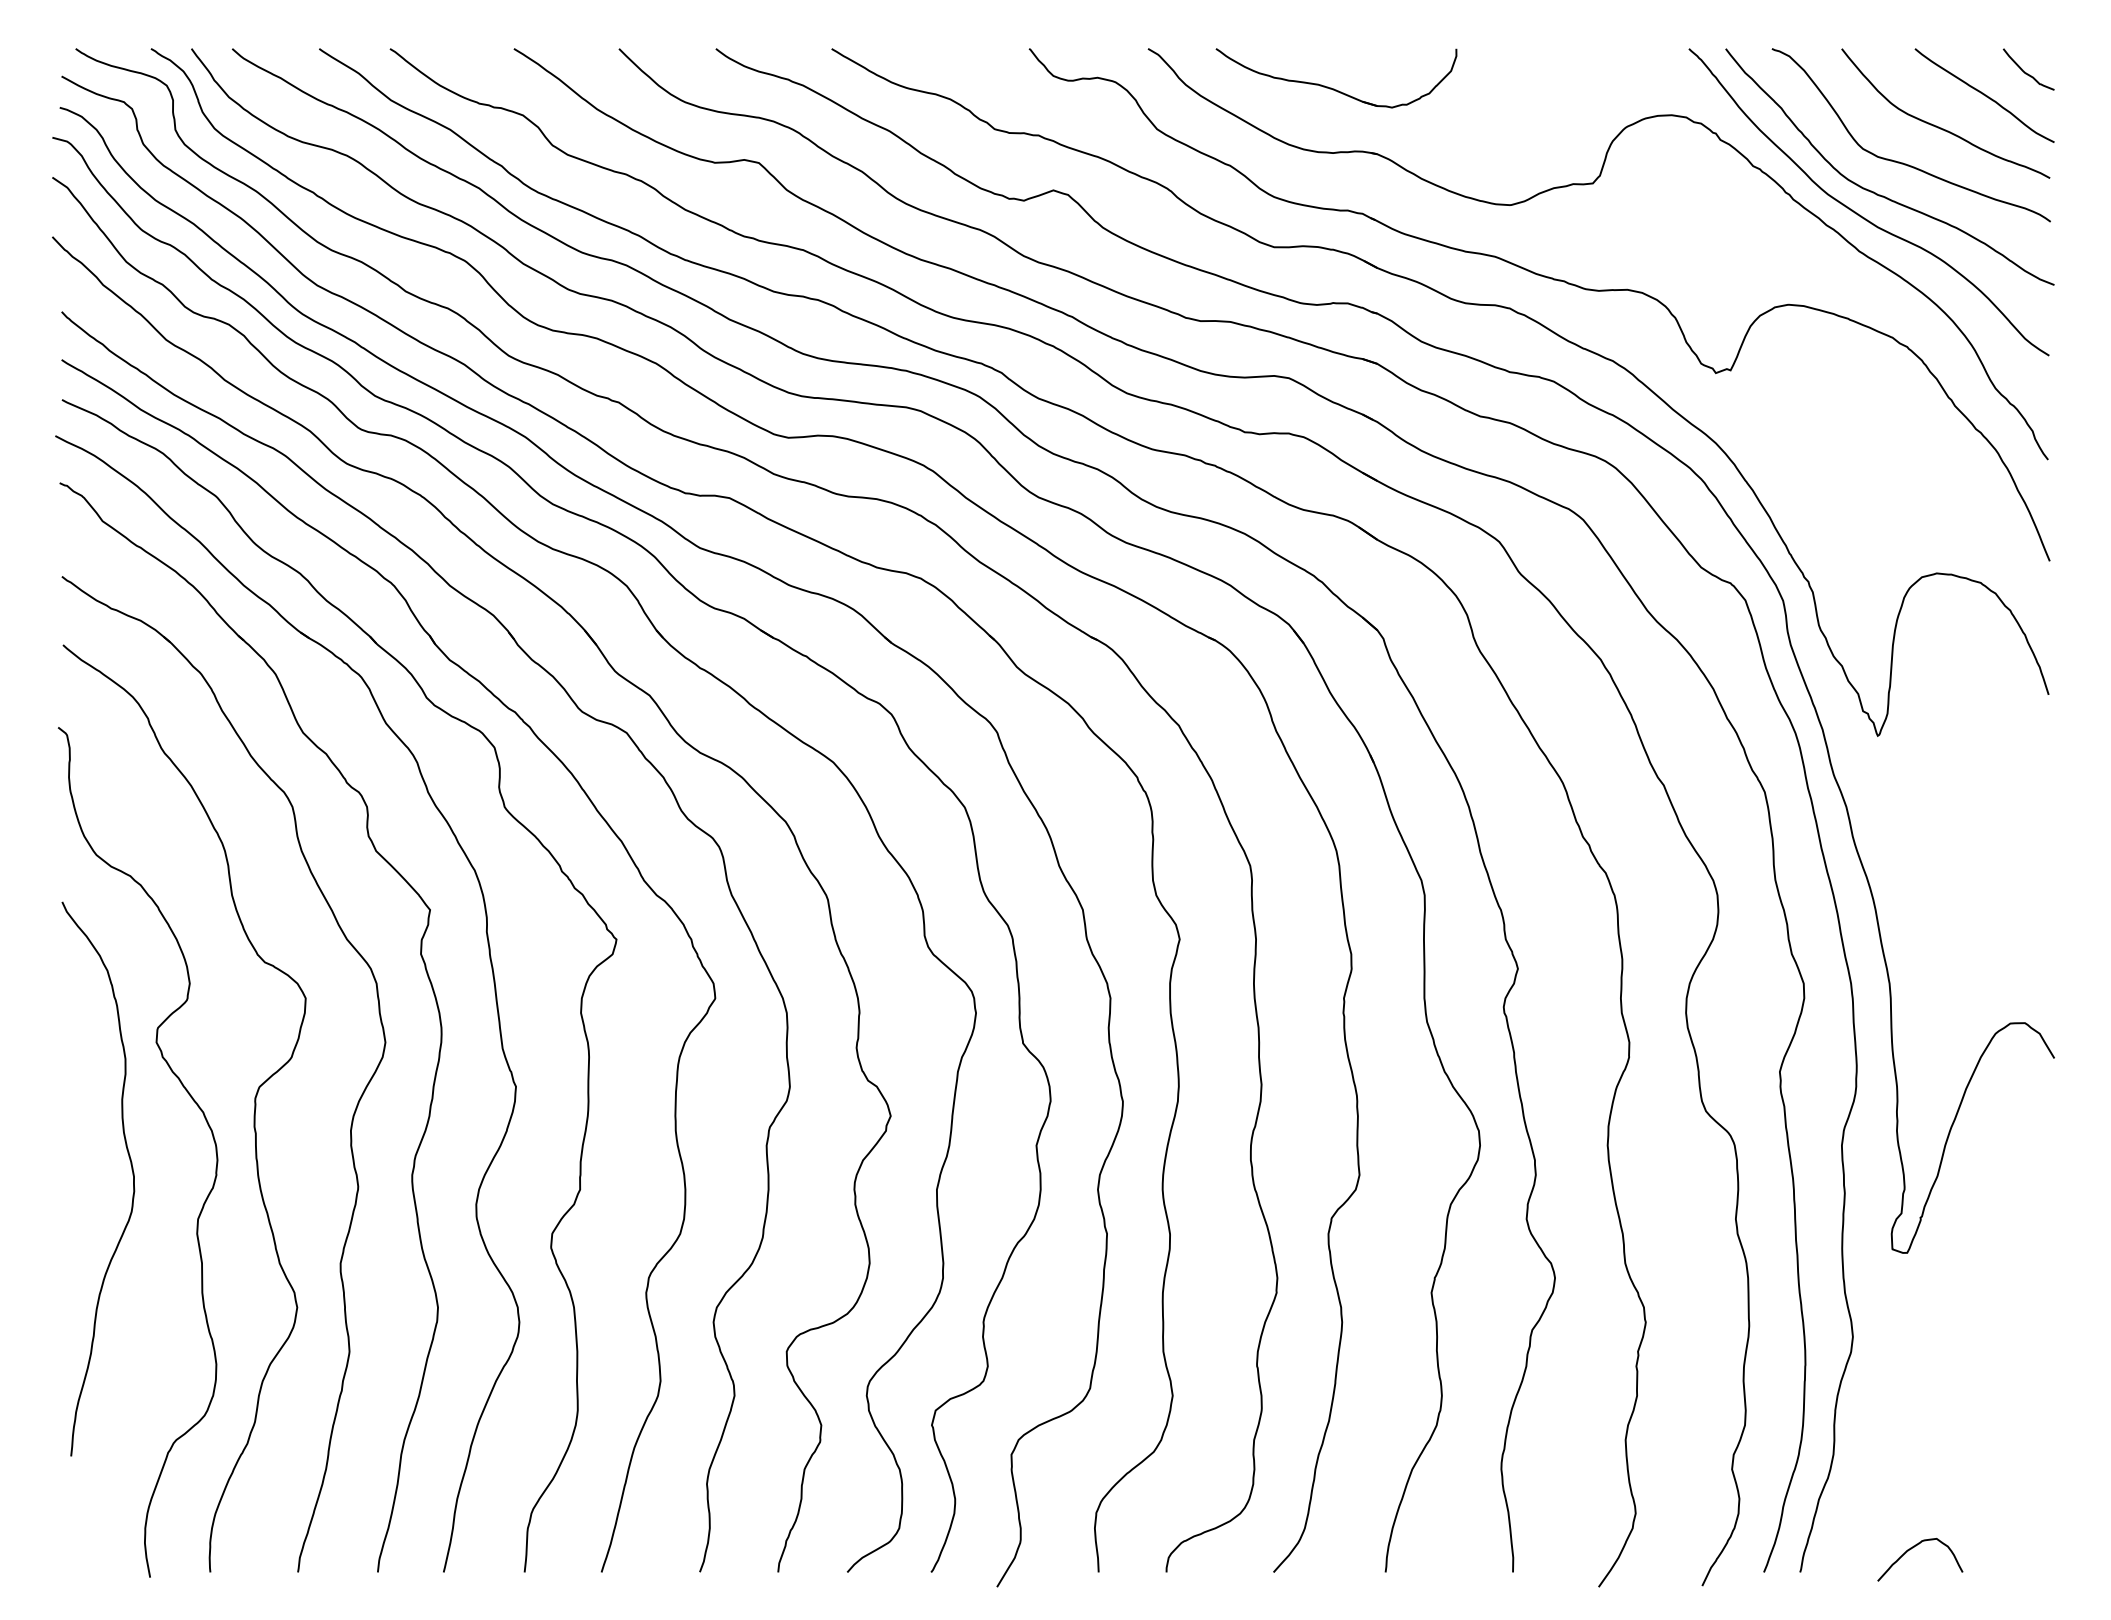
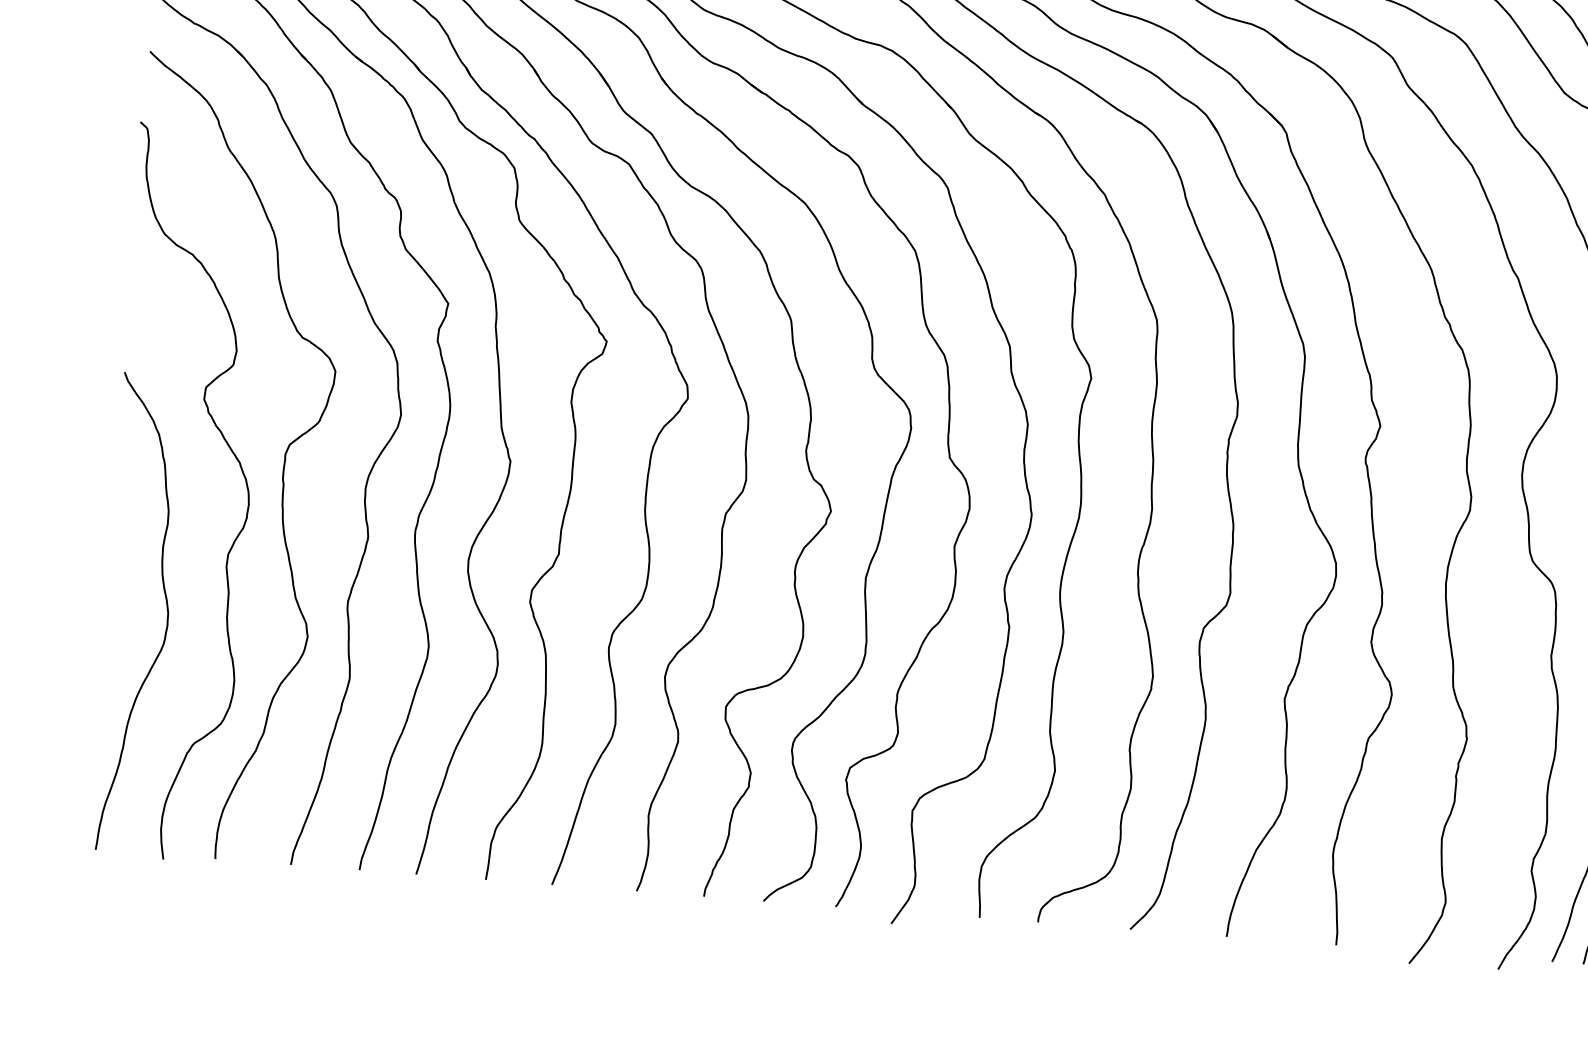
curve: (131, 1170) -> (166, 607), moved

